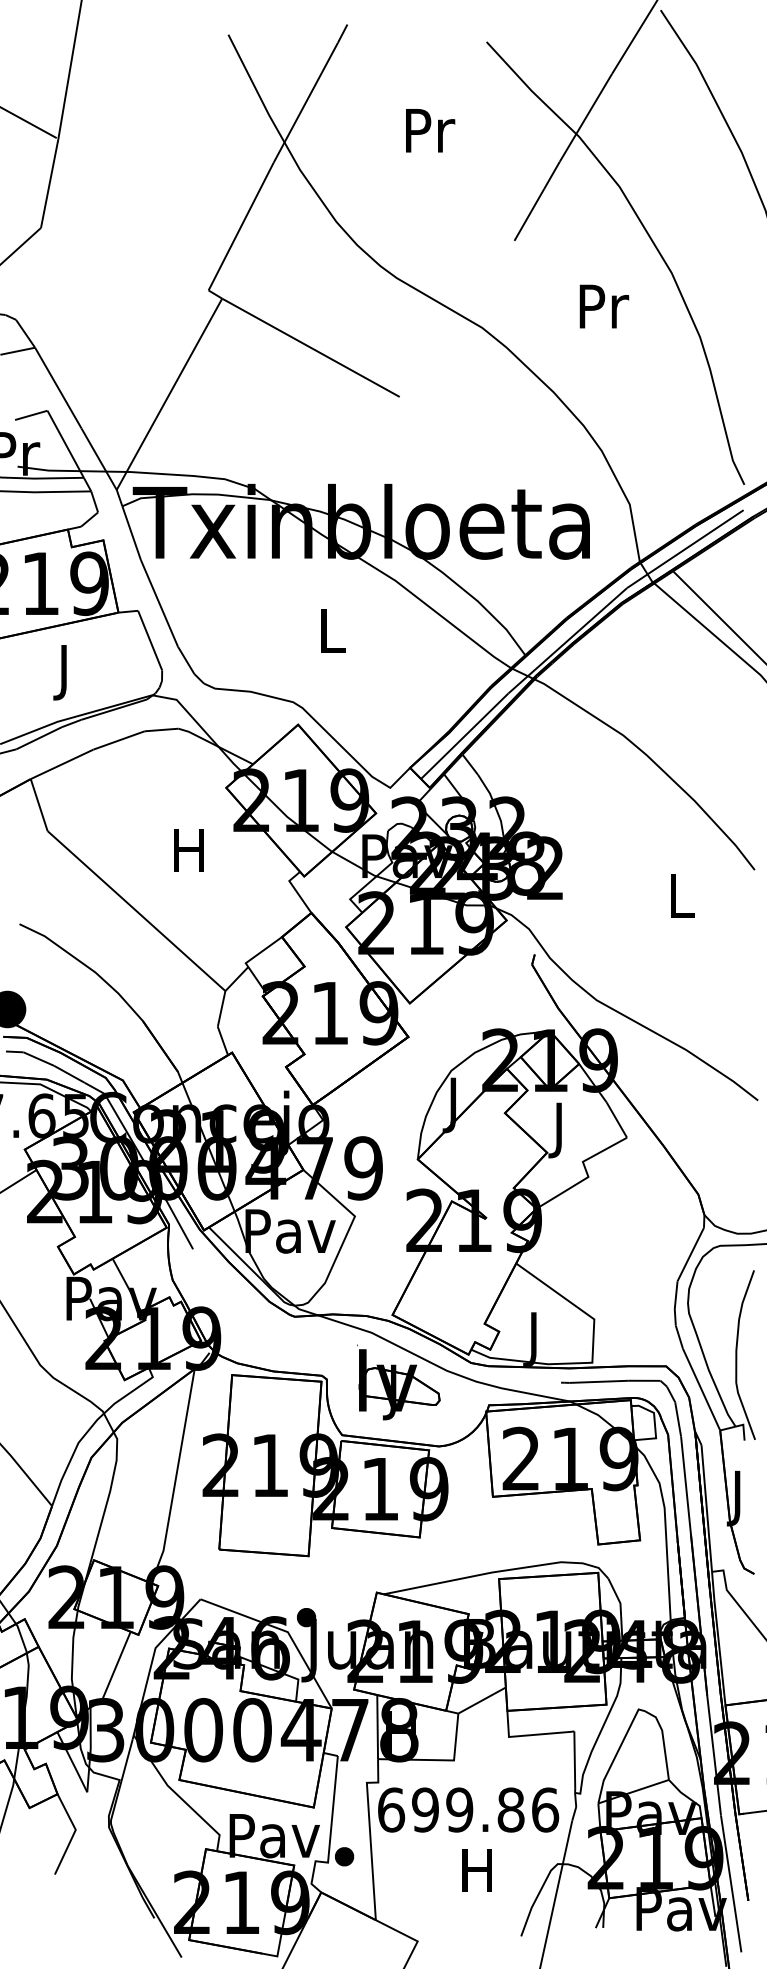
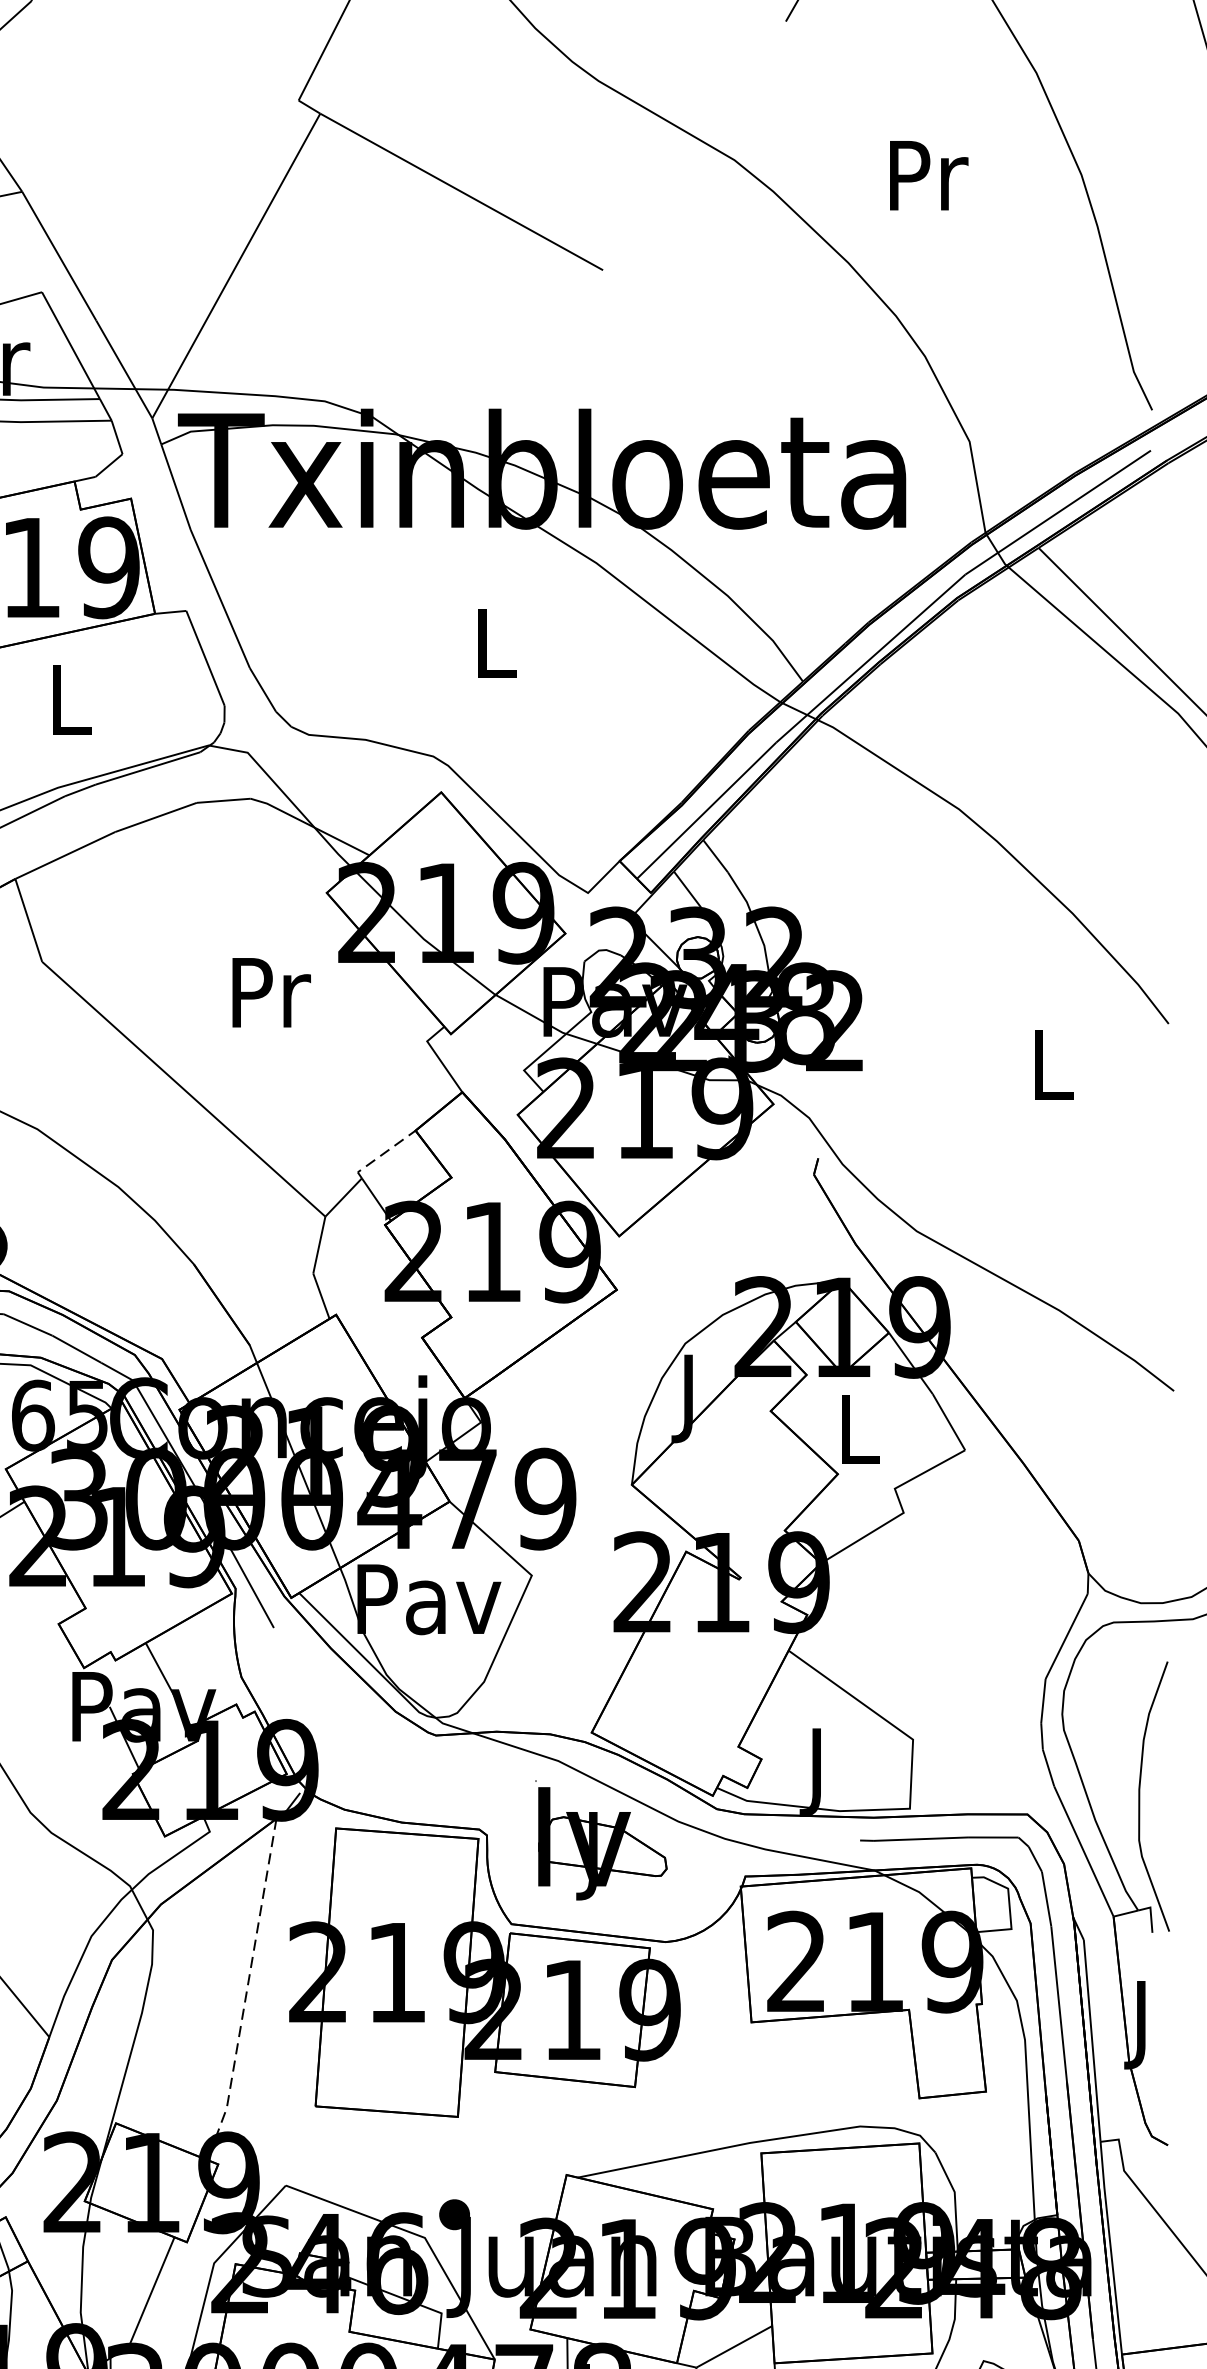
text: (604, 306) -> (929, 175), moved
text: (65, 672) -> (70, 709), J -> L
text: (191, 850) -> (271, 992), H -> Pr
line: (261, 951) -> (382, 1153), solid -> dashed
text: (560, 1130) -> (859, 1438), J -> L
line: (175, 1478) -> (245, 1993), solid -> dashed

